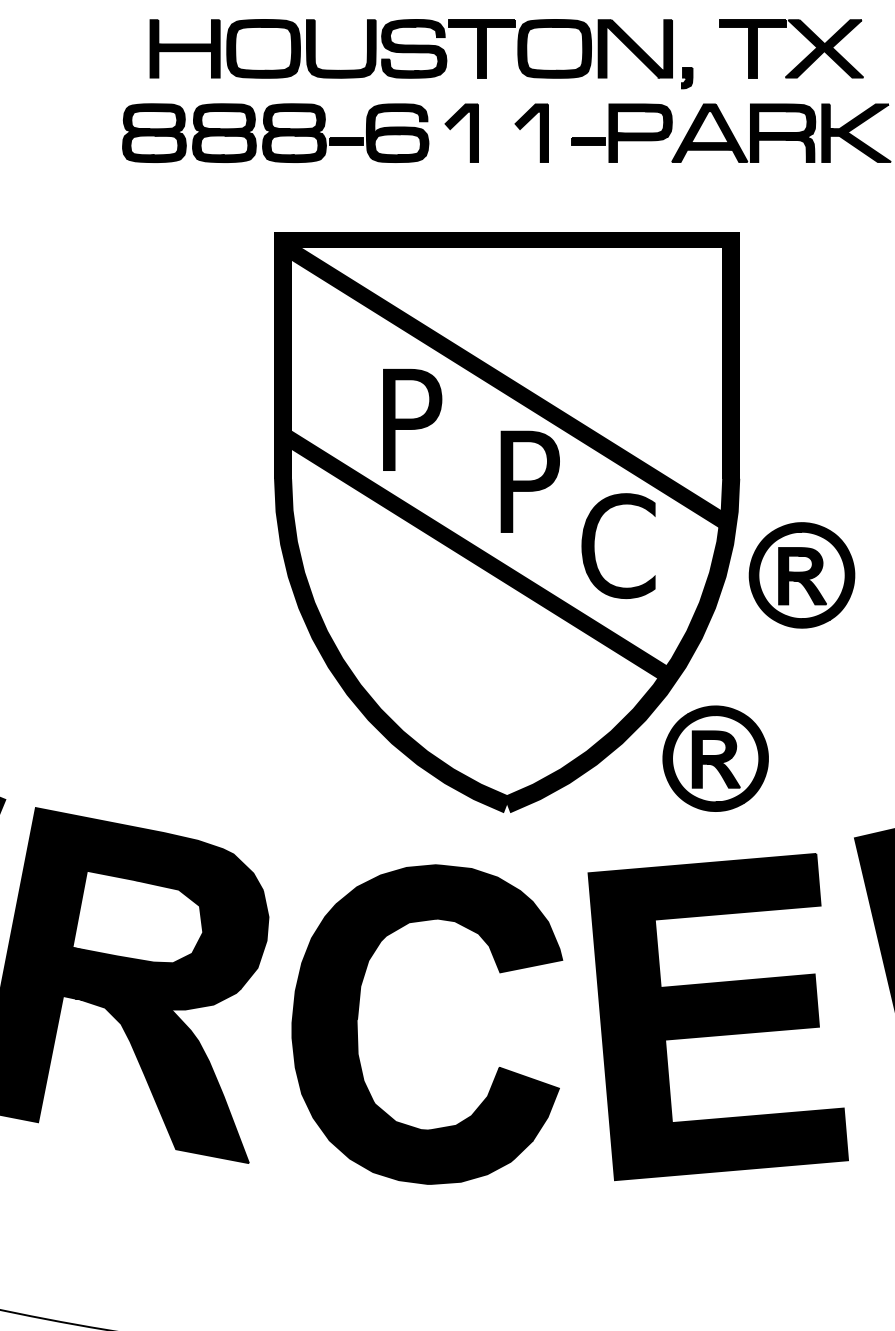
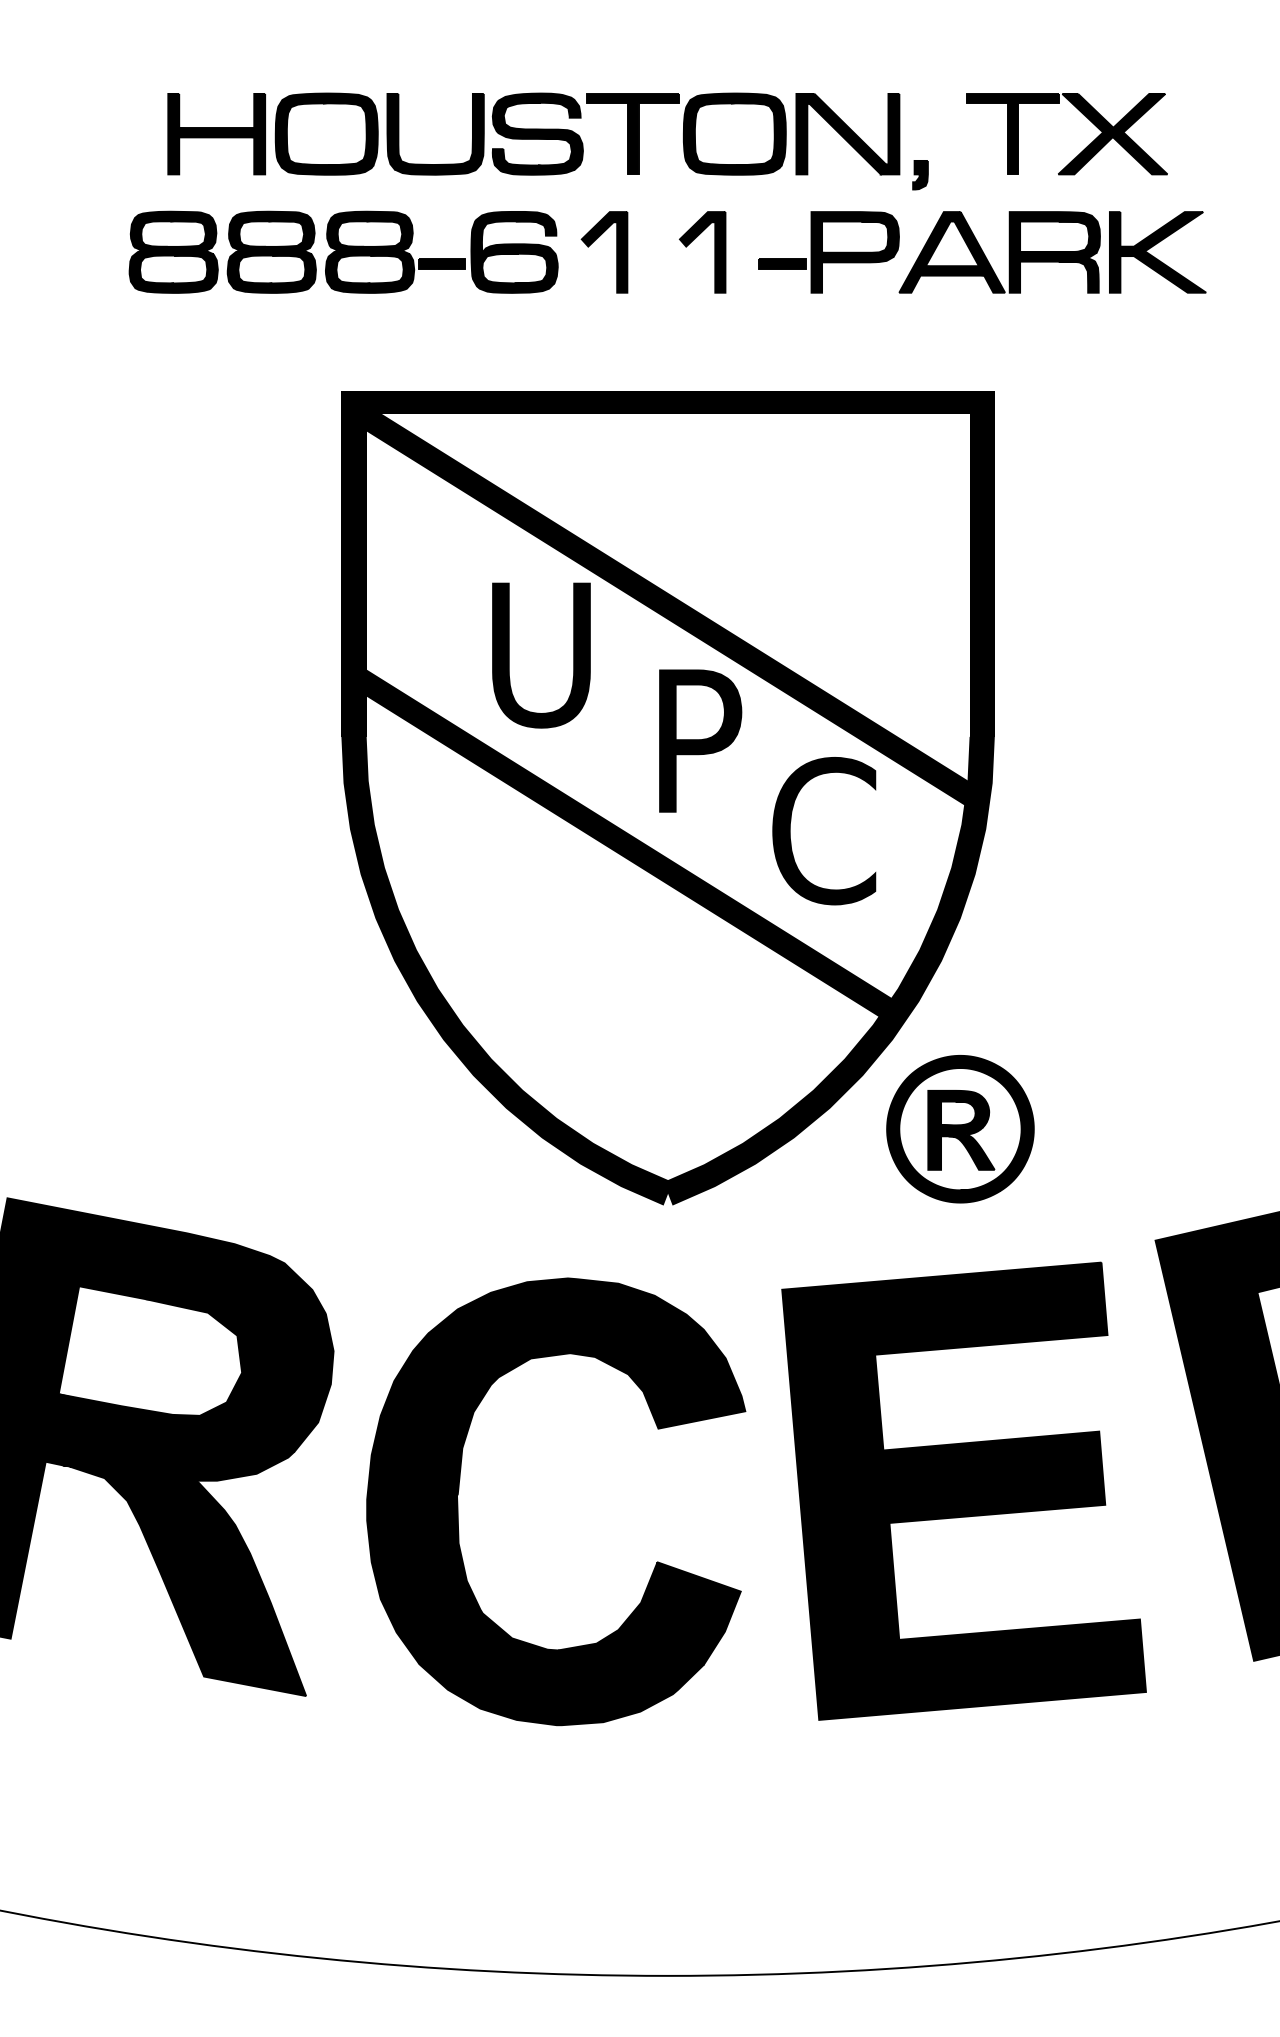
text: (416, 420) -> (541, 655), P -> U
part: (802, 575) -> (1081, 872), removed

